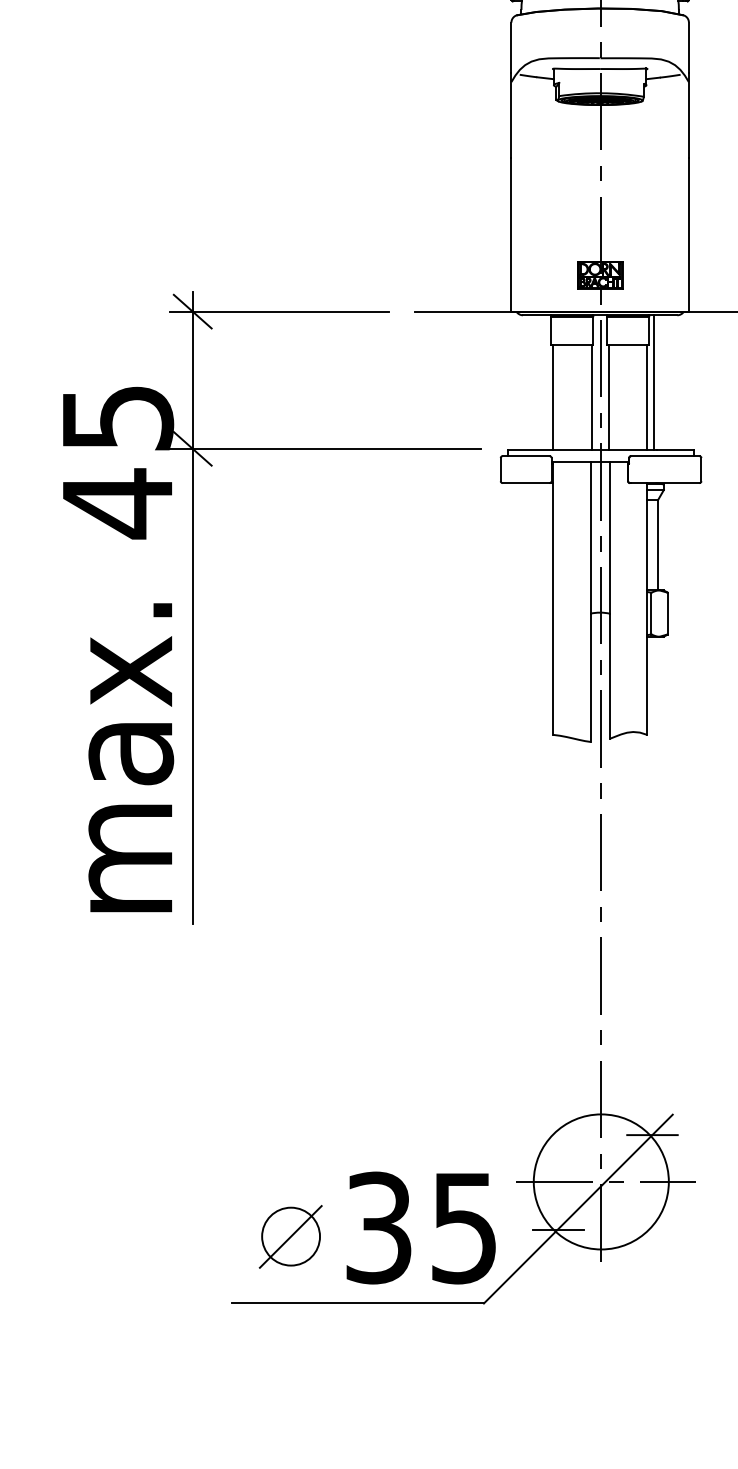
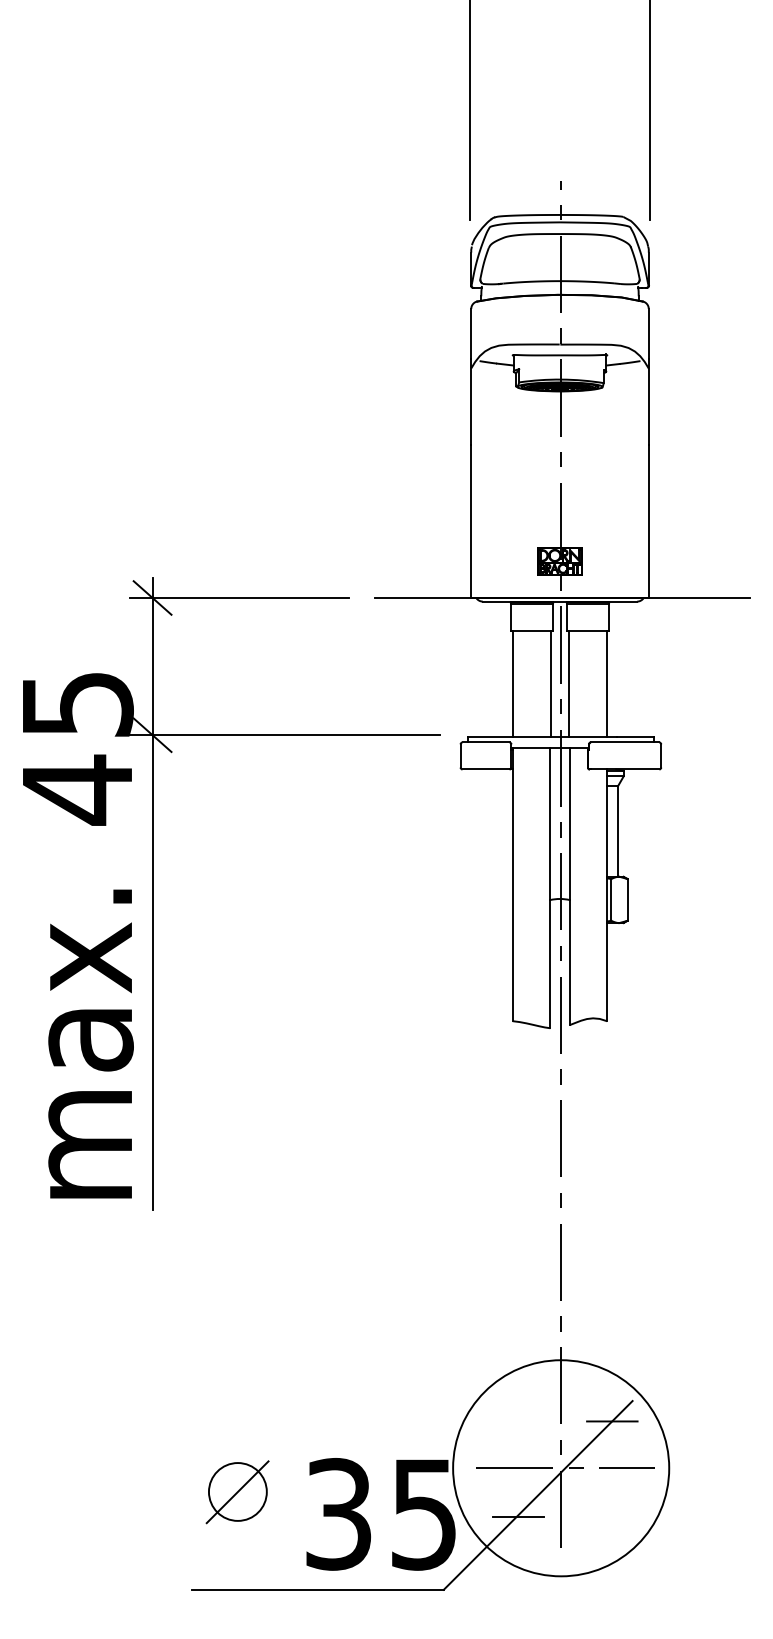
line: (653, 382) -> (613, 668), removed
circle: (600, 1181) -> (560, 1467), size x1.6
part: (290, 1237) -> (237, 1492), moved

